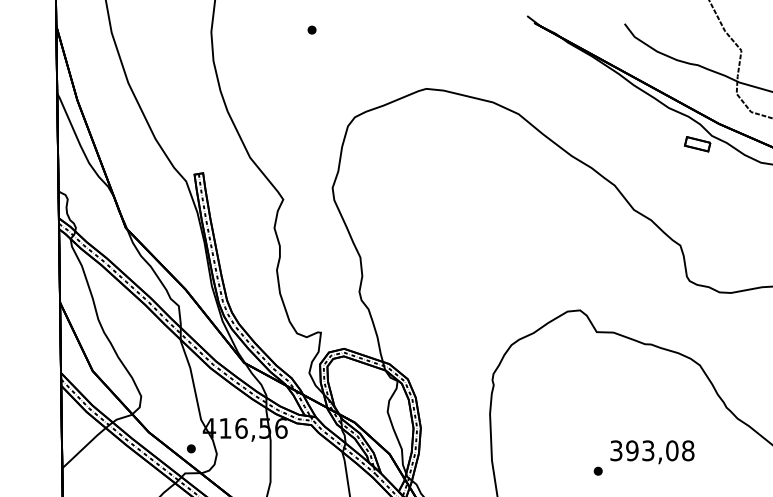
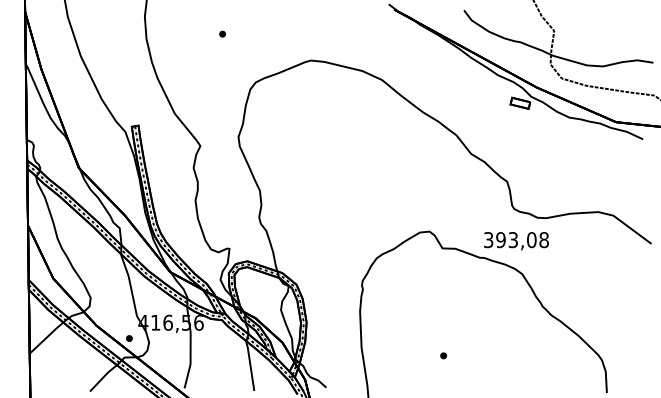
part: (311, 29) -> (222, 33), moved
text: (652, 452) -> (516, 241), moved

